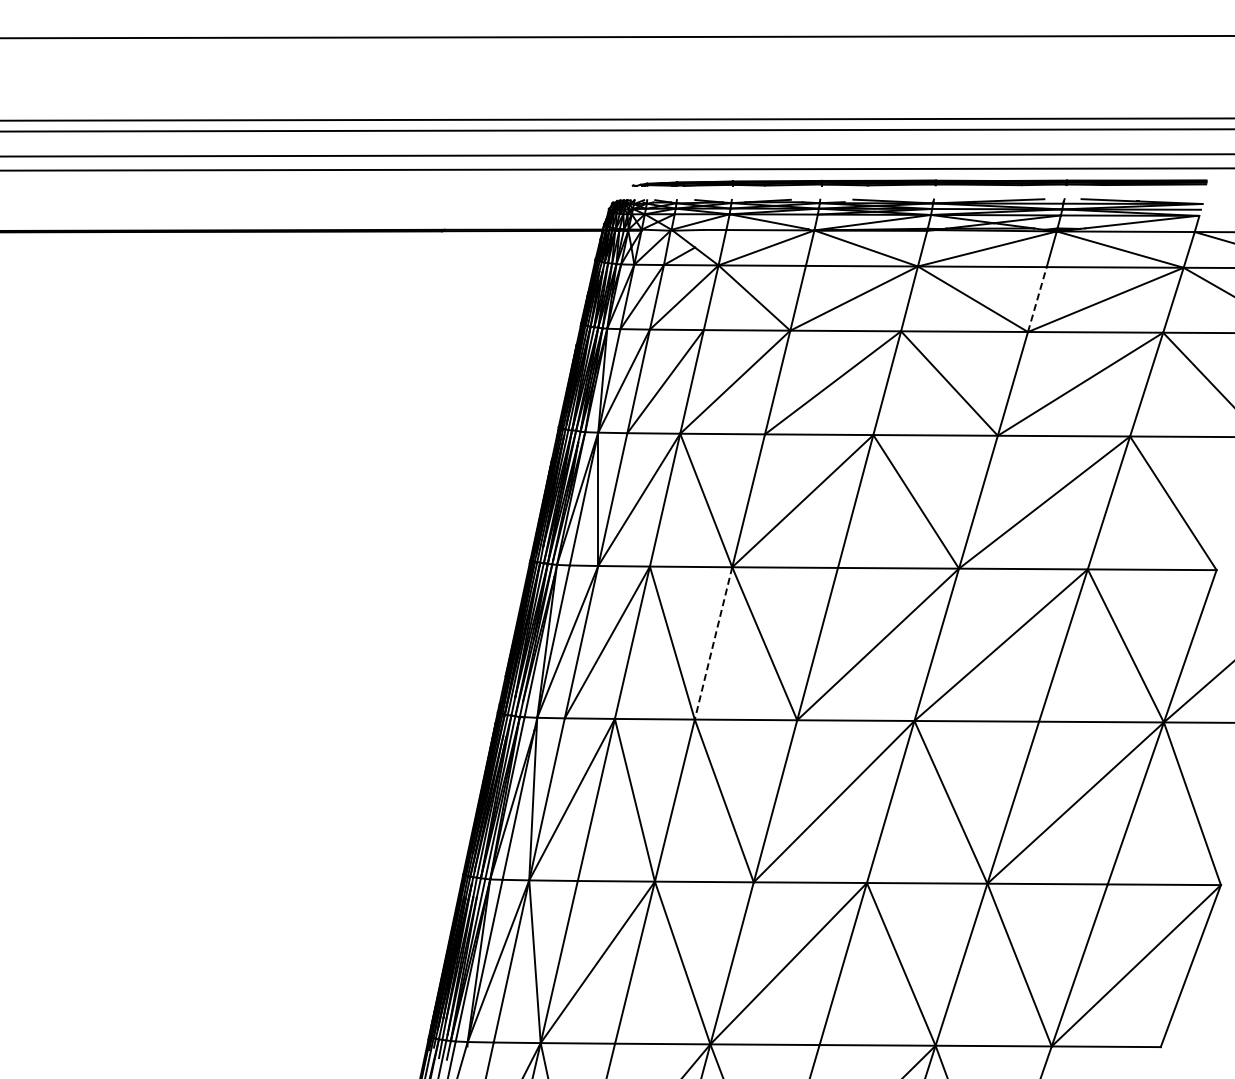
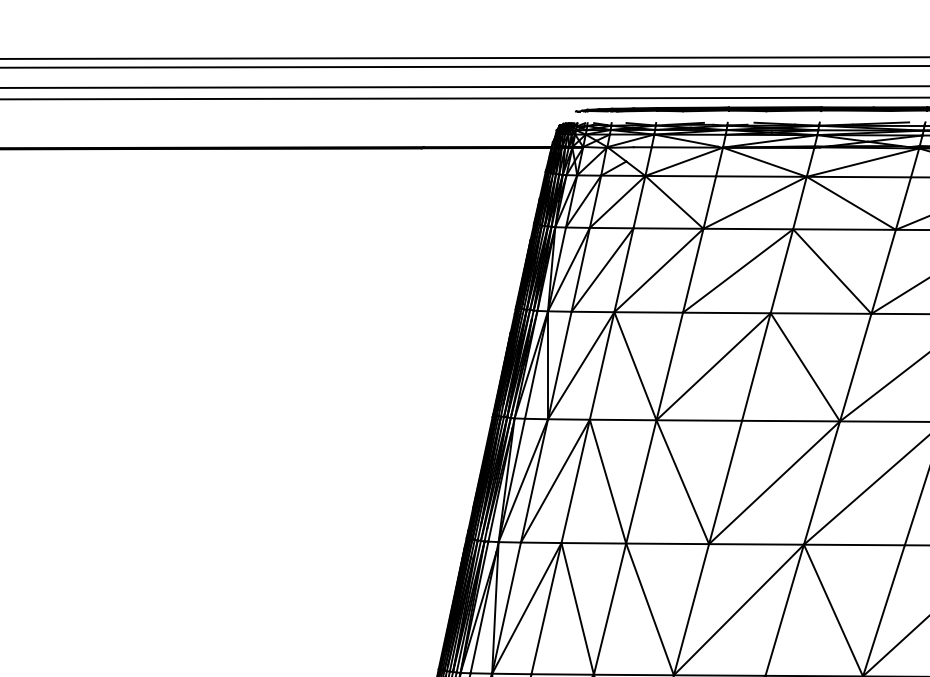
line: (1037, 299) -> (903, 203), dashed -> solid
line: (713, 643) -> (641, 481), dashed -> solid

